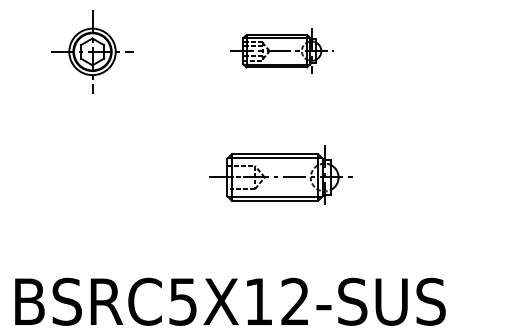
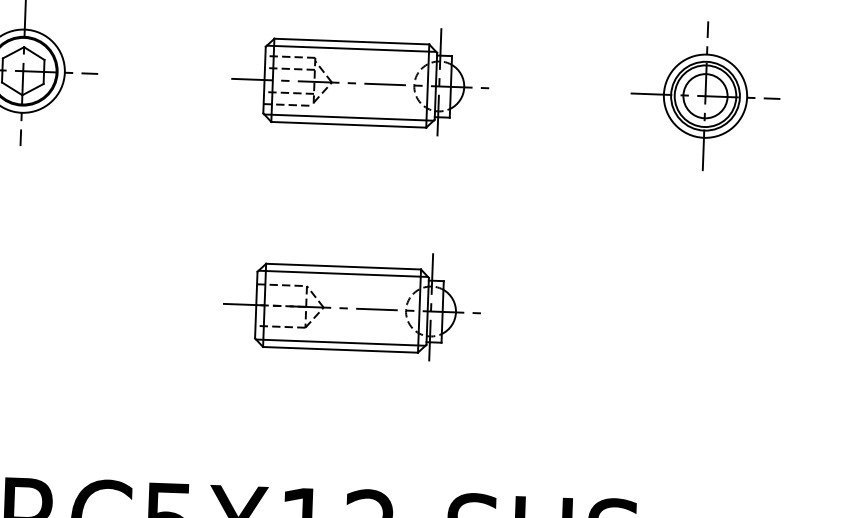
part: (280, 49) -> (360, 79), size x1.43
part: (473, 51) -> (705, 95), added

